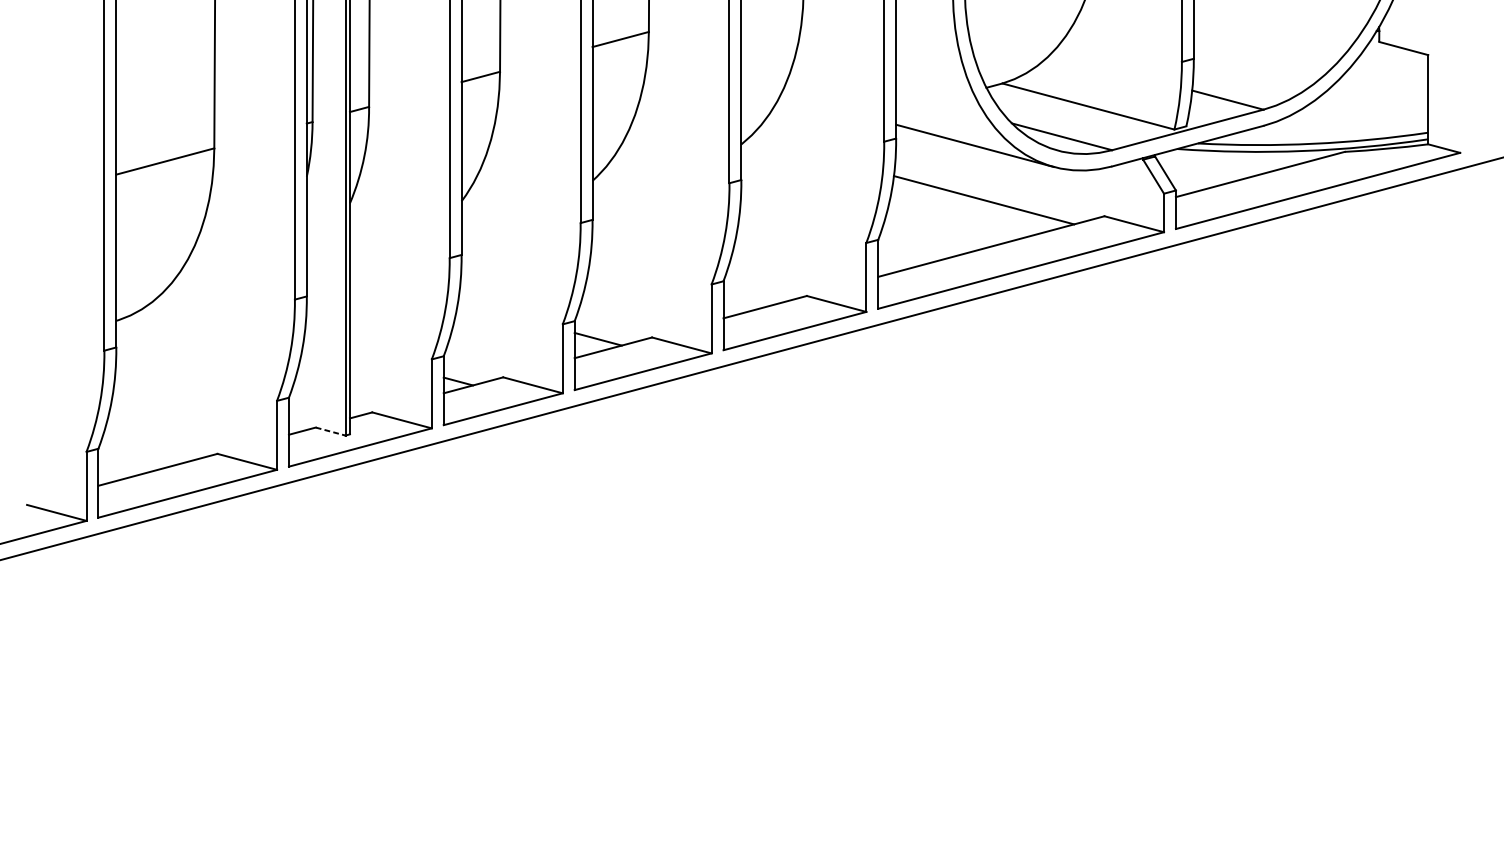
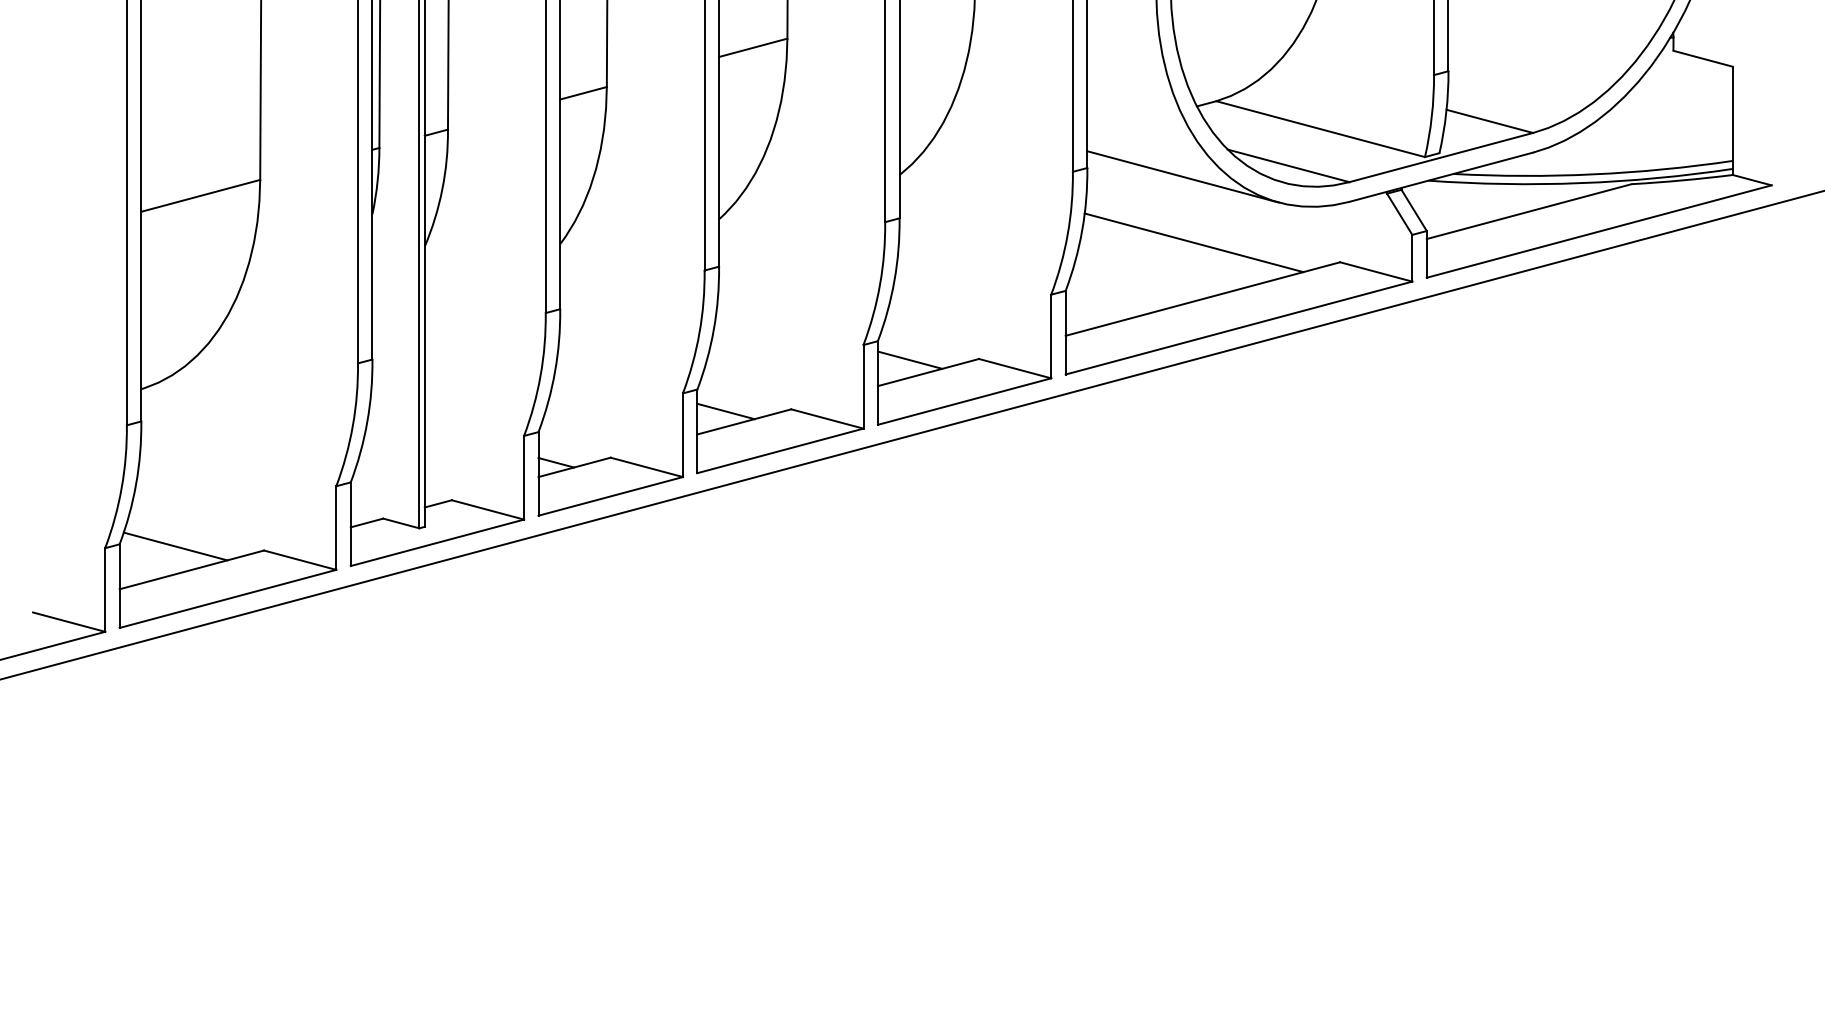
line: (749, 296) -> (909, 359), added
line: (330, 431) -> (401, 523), dashed -> solid
line: (144, 450) -> (175, 546), added

